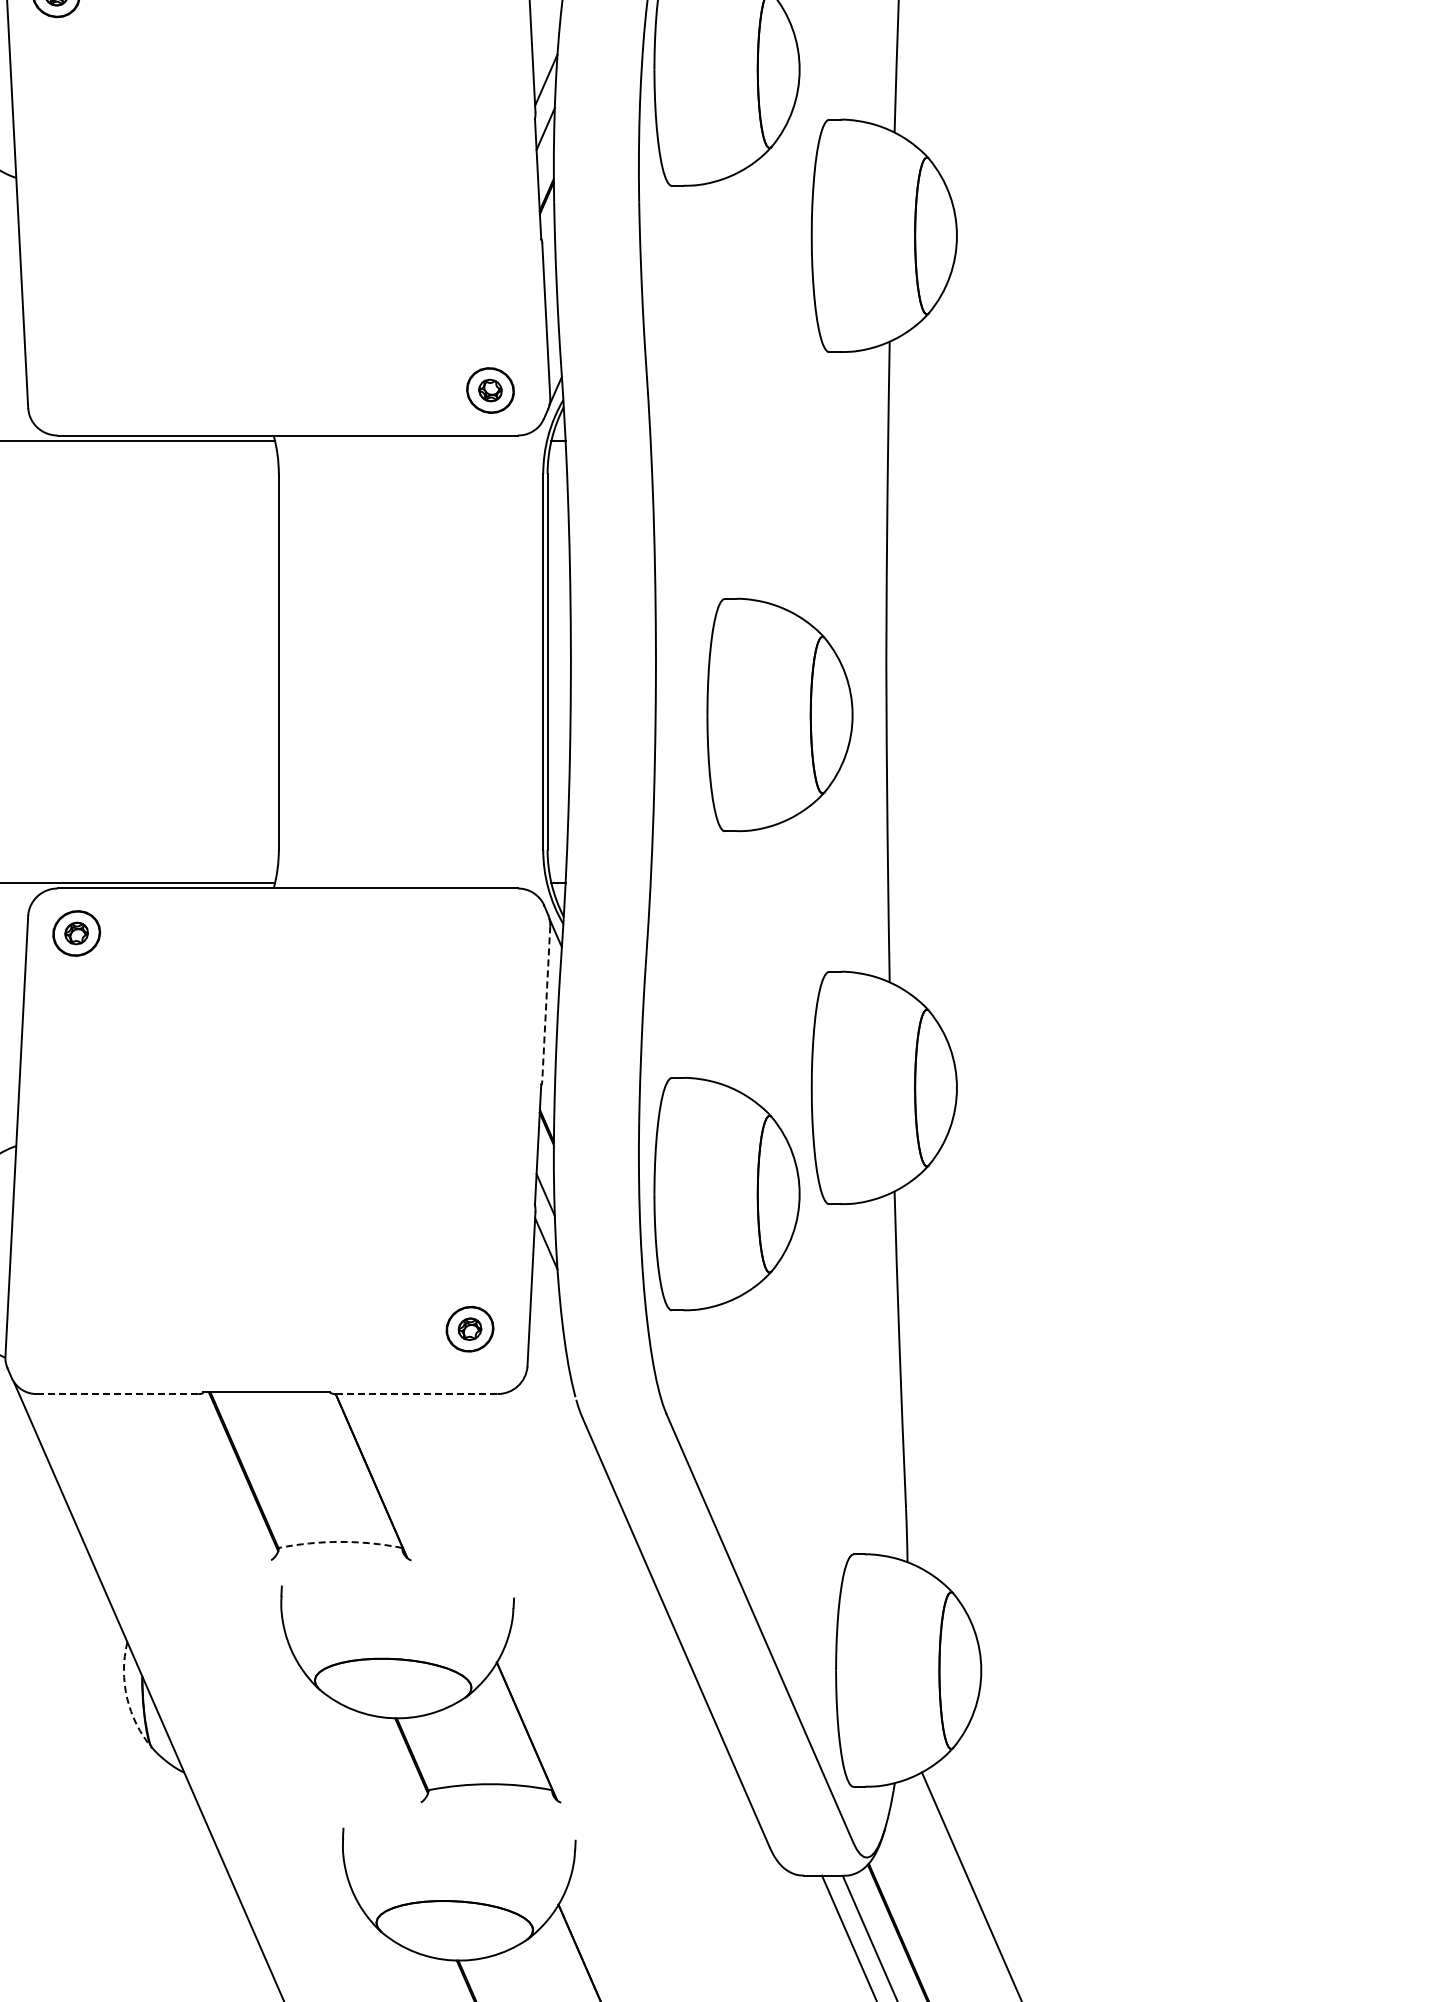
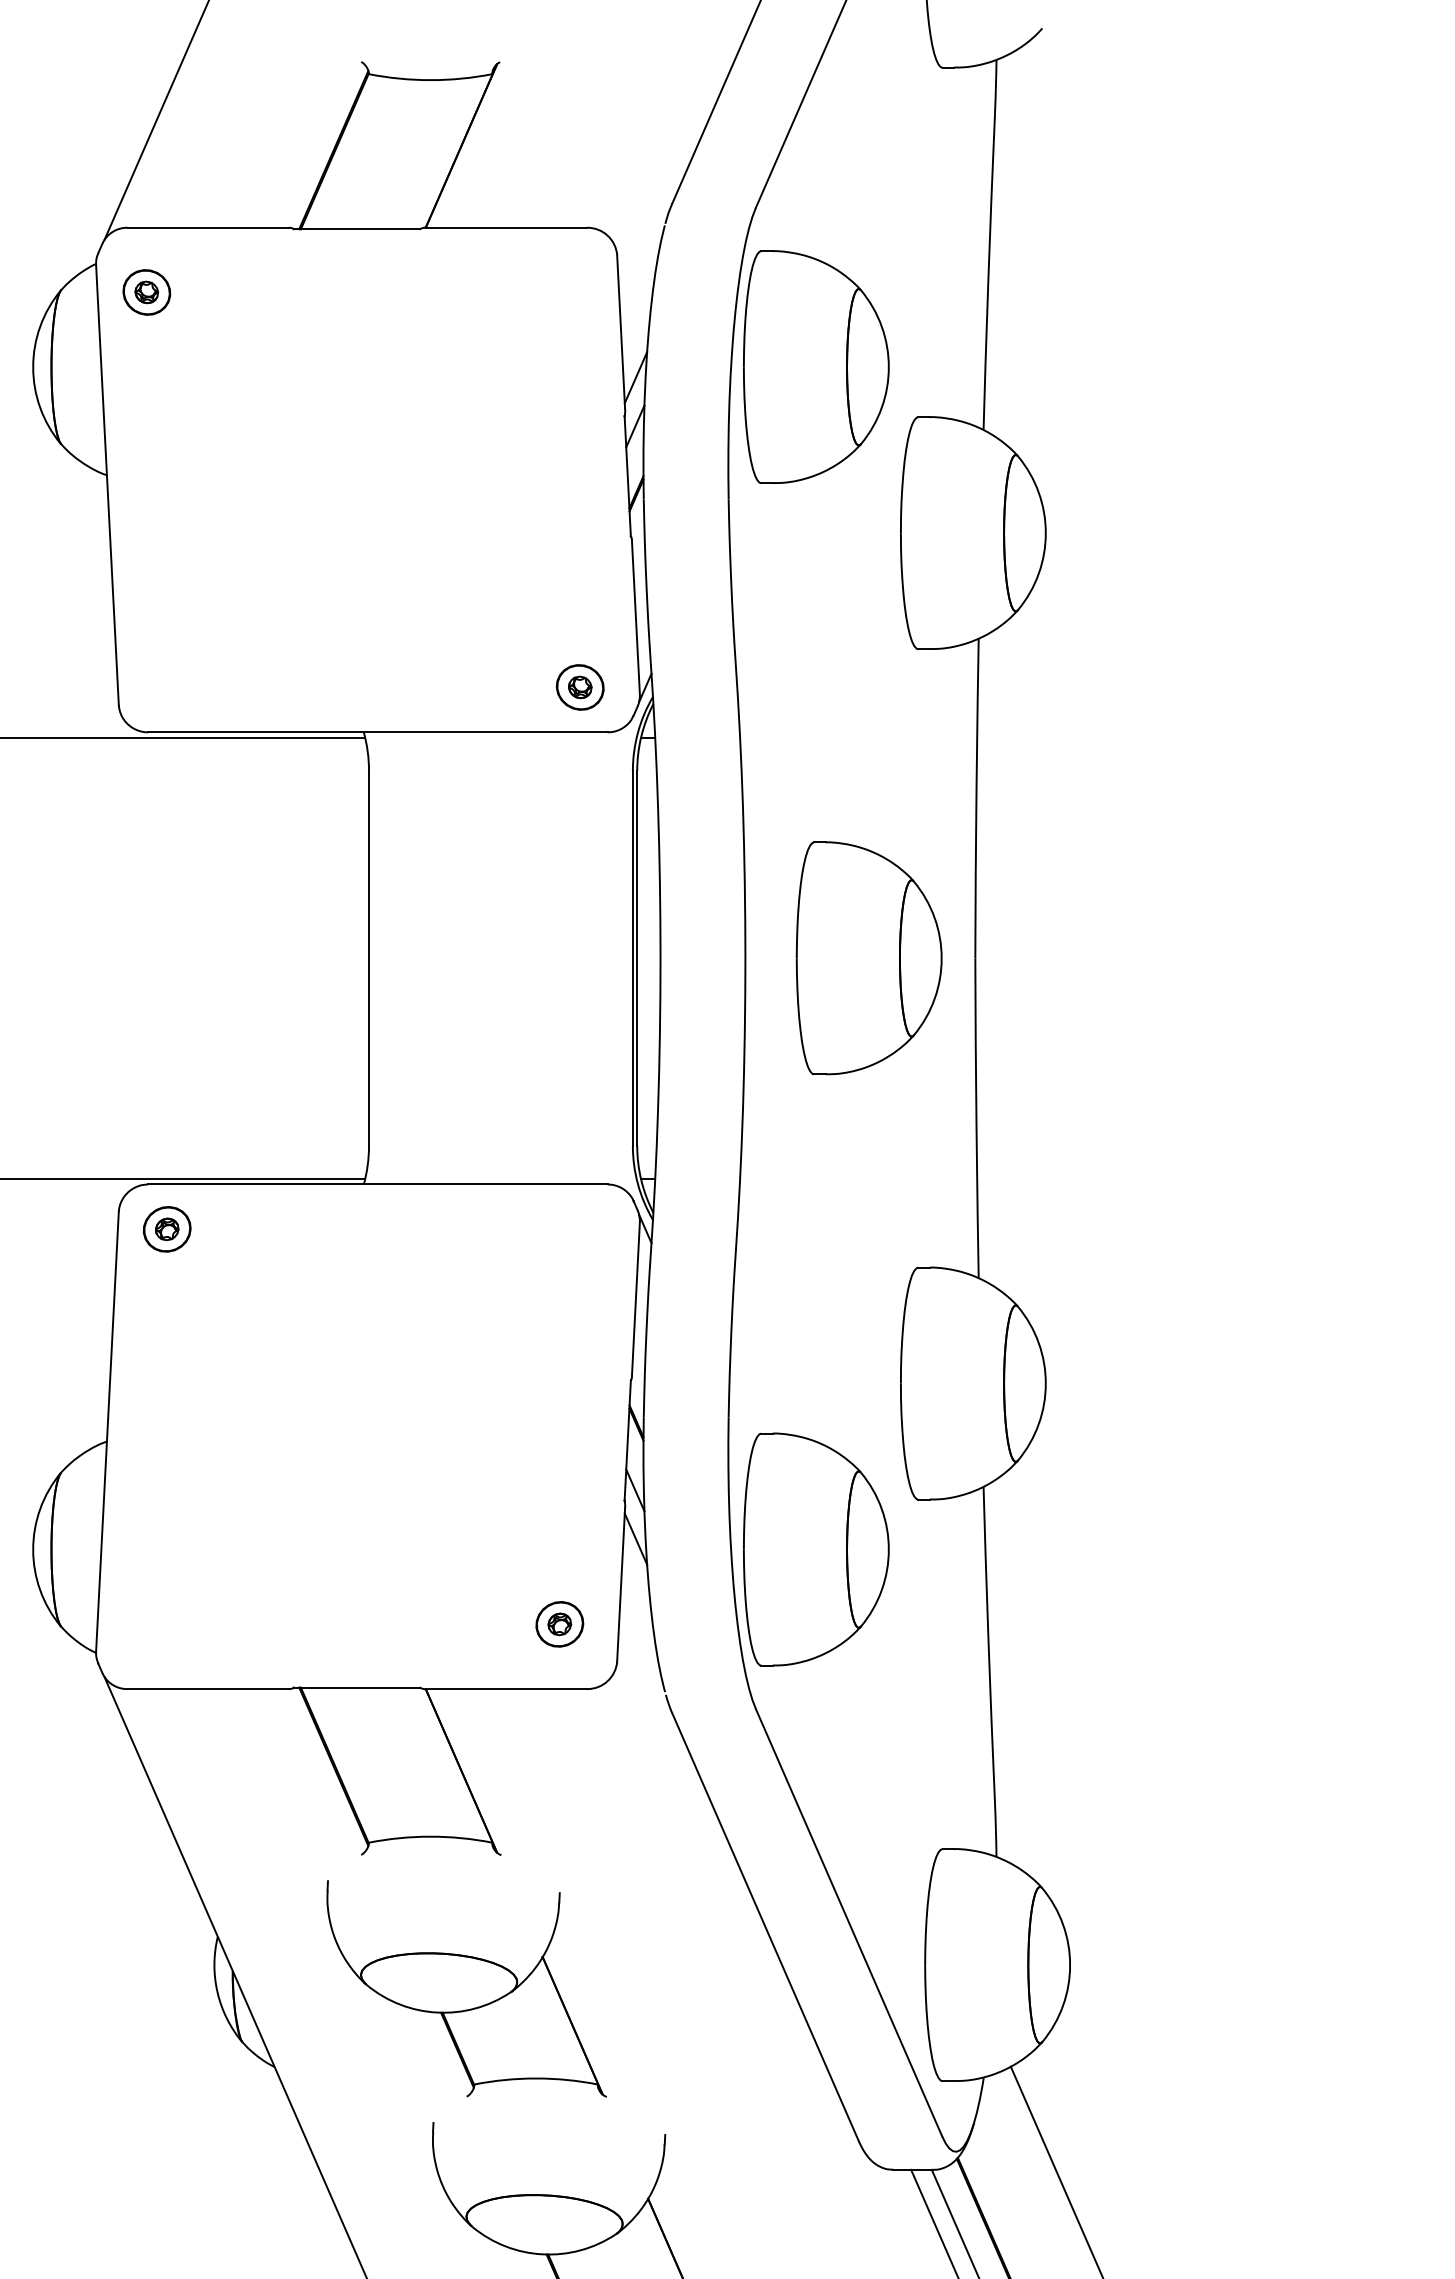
part: (779, 715) -> (868, 958), moved
line: (545, 1003) -> (635, 1299), dashed -> solid
part: (727, 1194) -> (816, 1549), moved
line: (117, 1394) -> (207, 1689), dashed -> solid
line: (416, 1394) -> (506, 1689), dashed -> solid
arc: (340, 1541) -> (430, 1836), dashed -> solid
part: (420, 1694) -> (466, 1988), moved
arc: (127, 1698) -> (217, 1992), dashed -> solid

